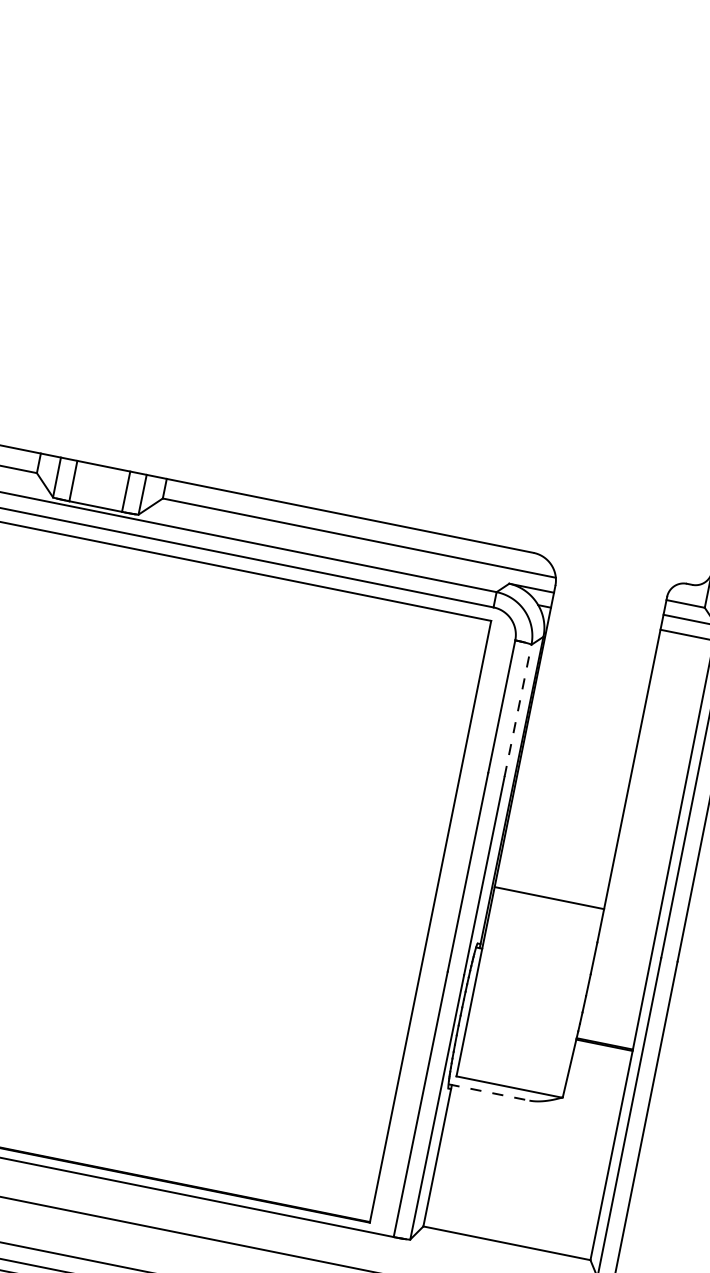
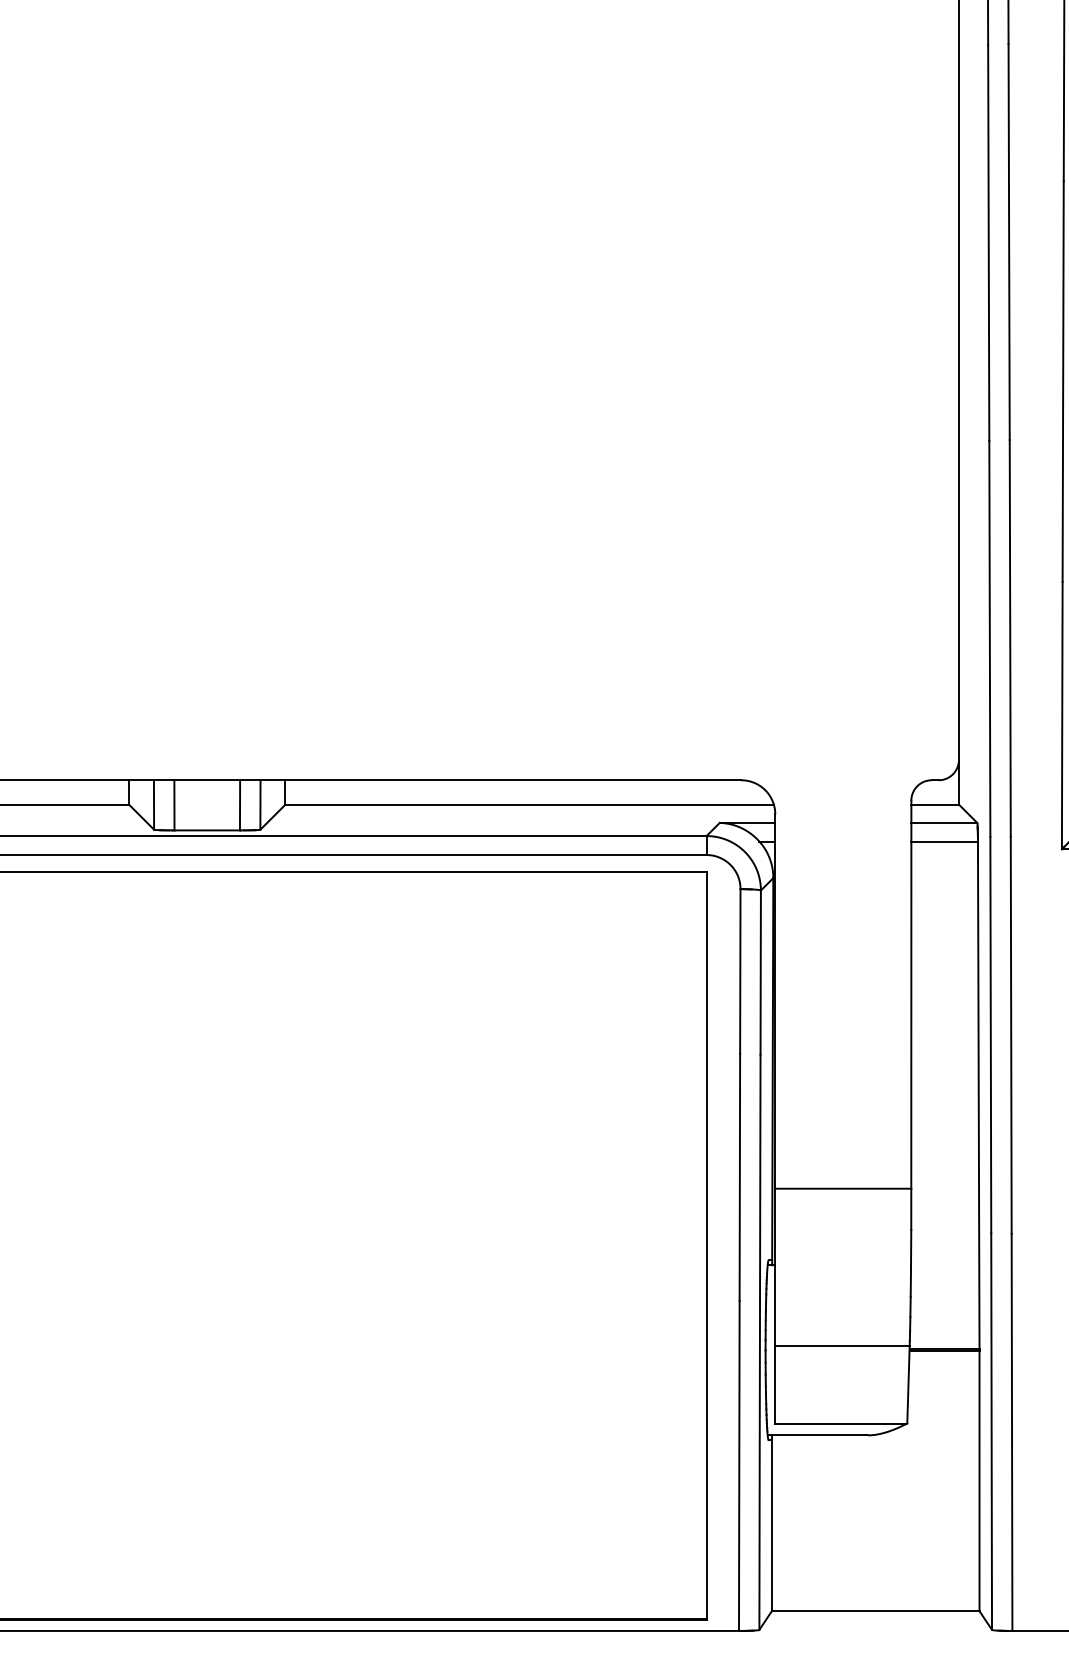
line: (517, 710) -> (760, 972), dashed -> solid
line: (523, 1024) -> (842, 1346), added
line: (489, 1092) -> (818, 1435), dashed -> solid

